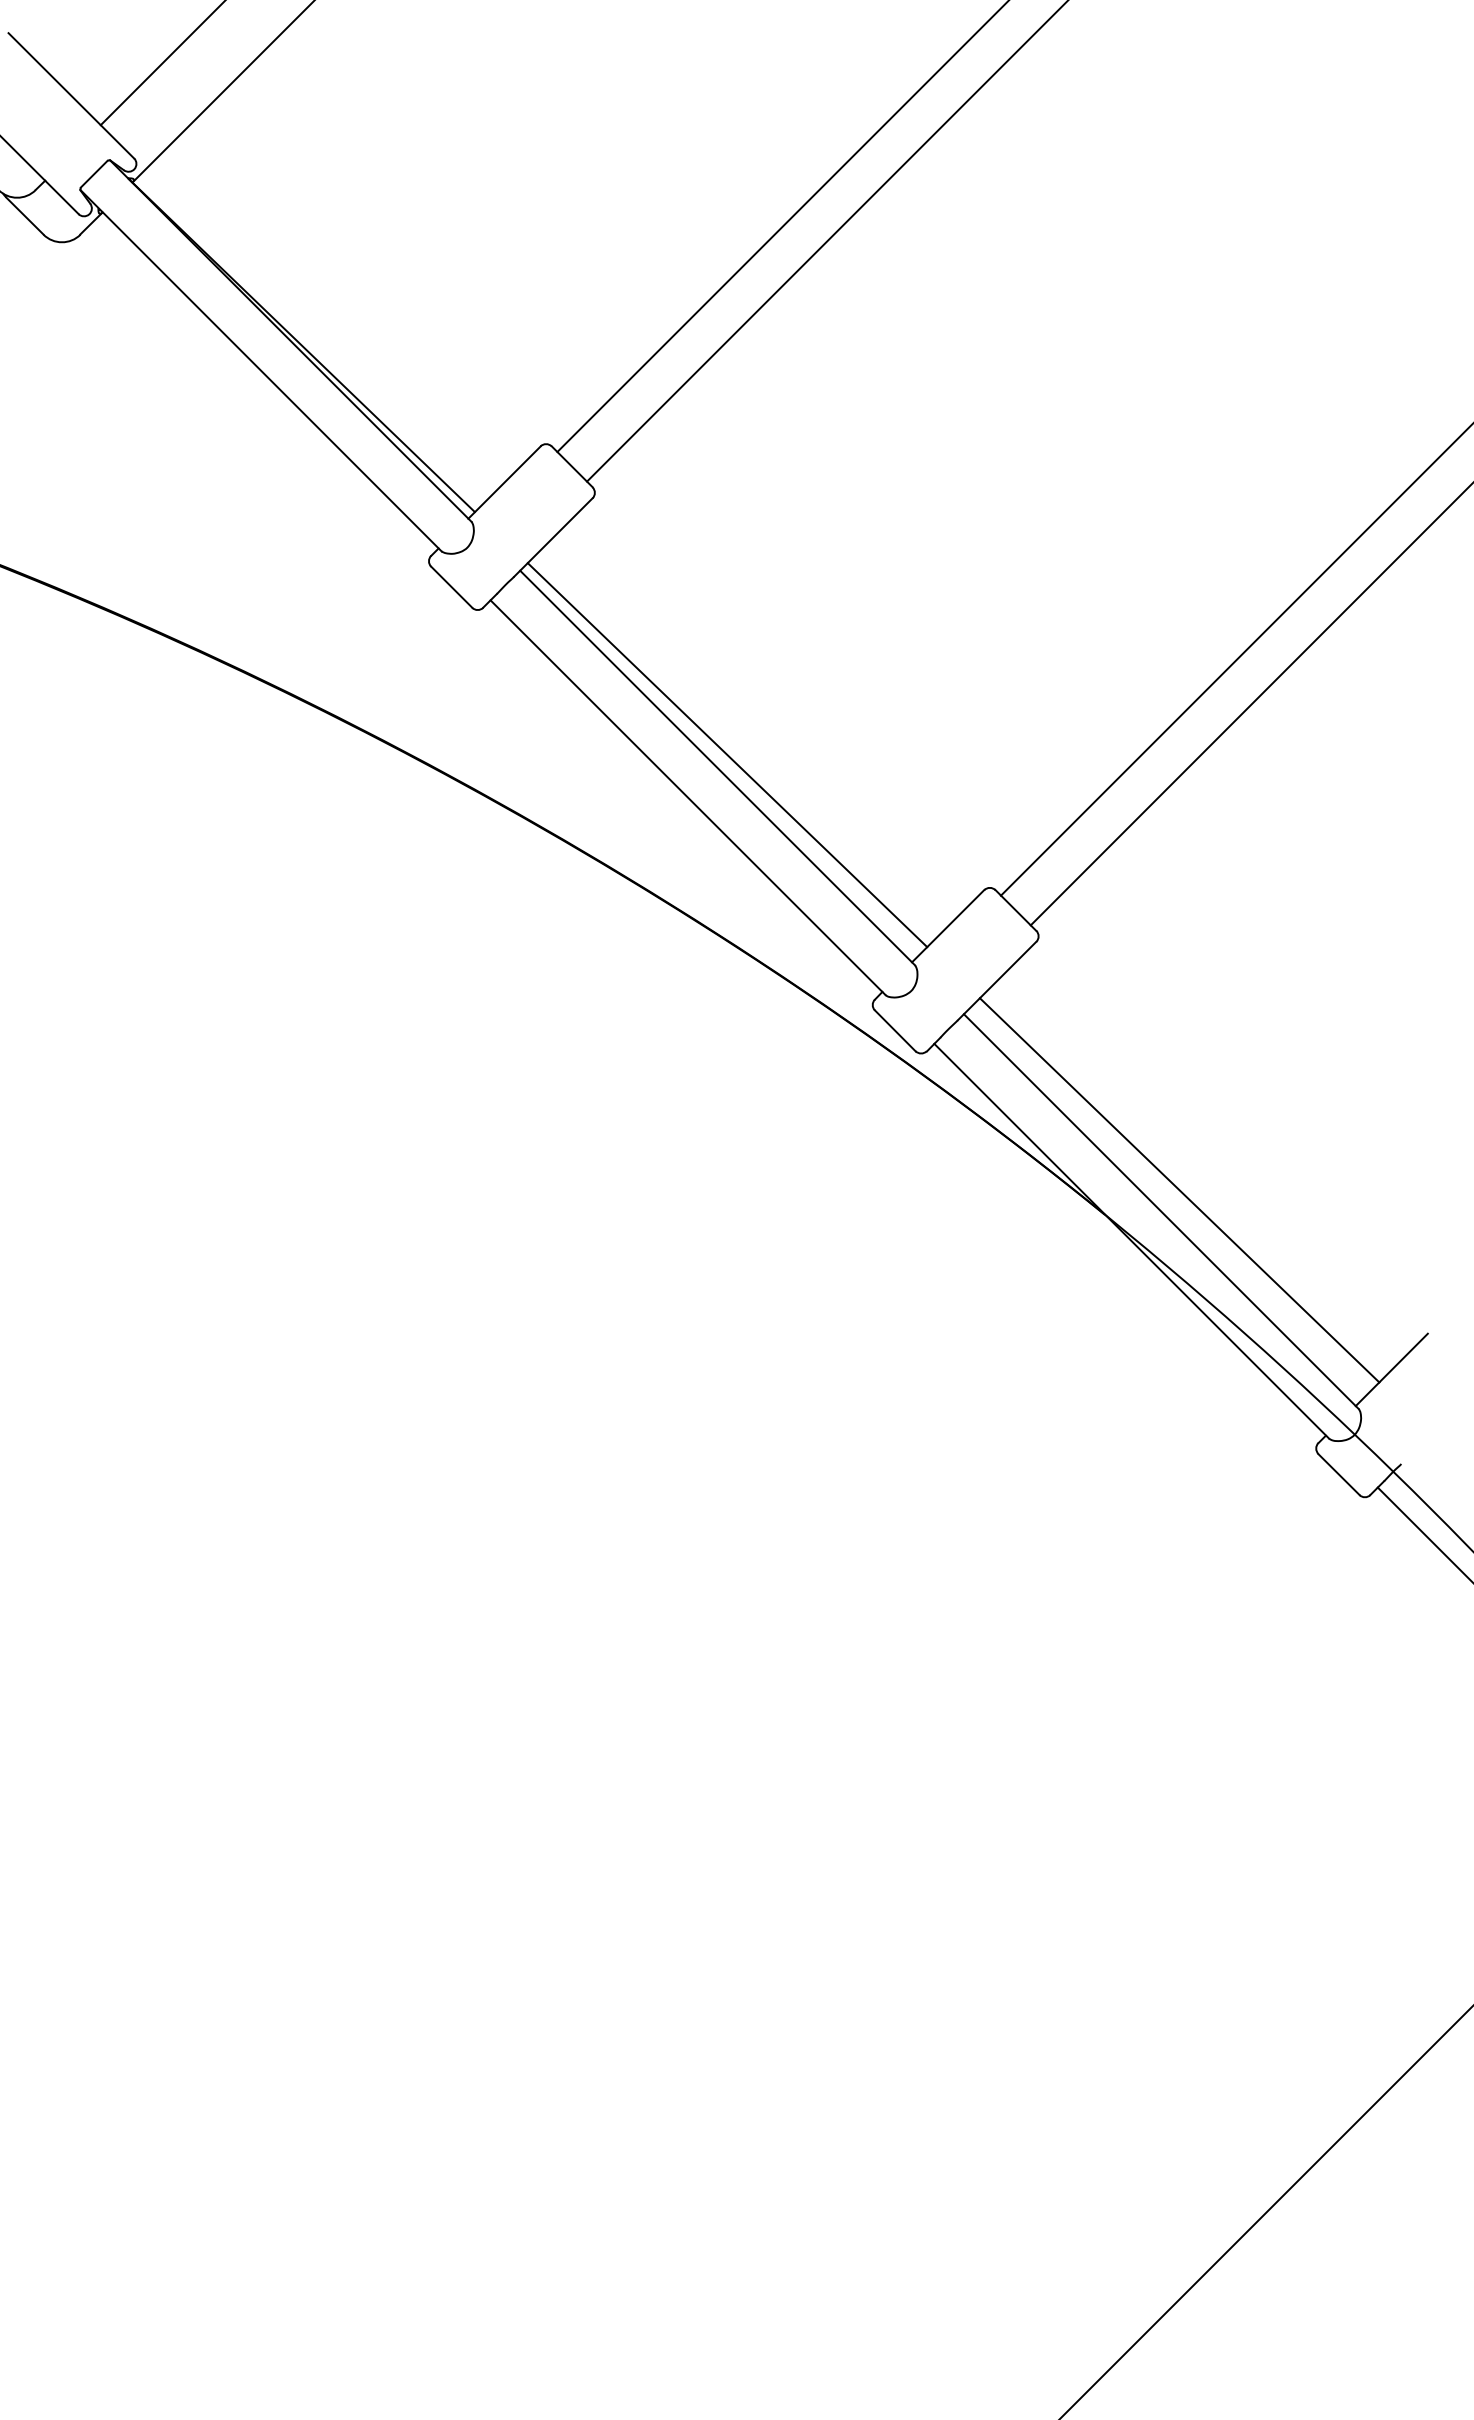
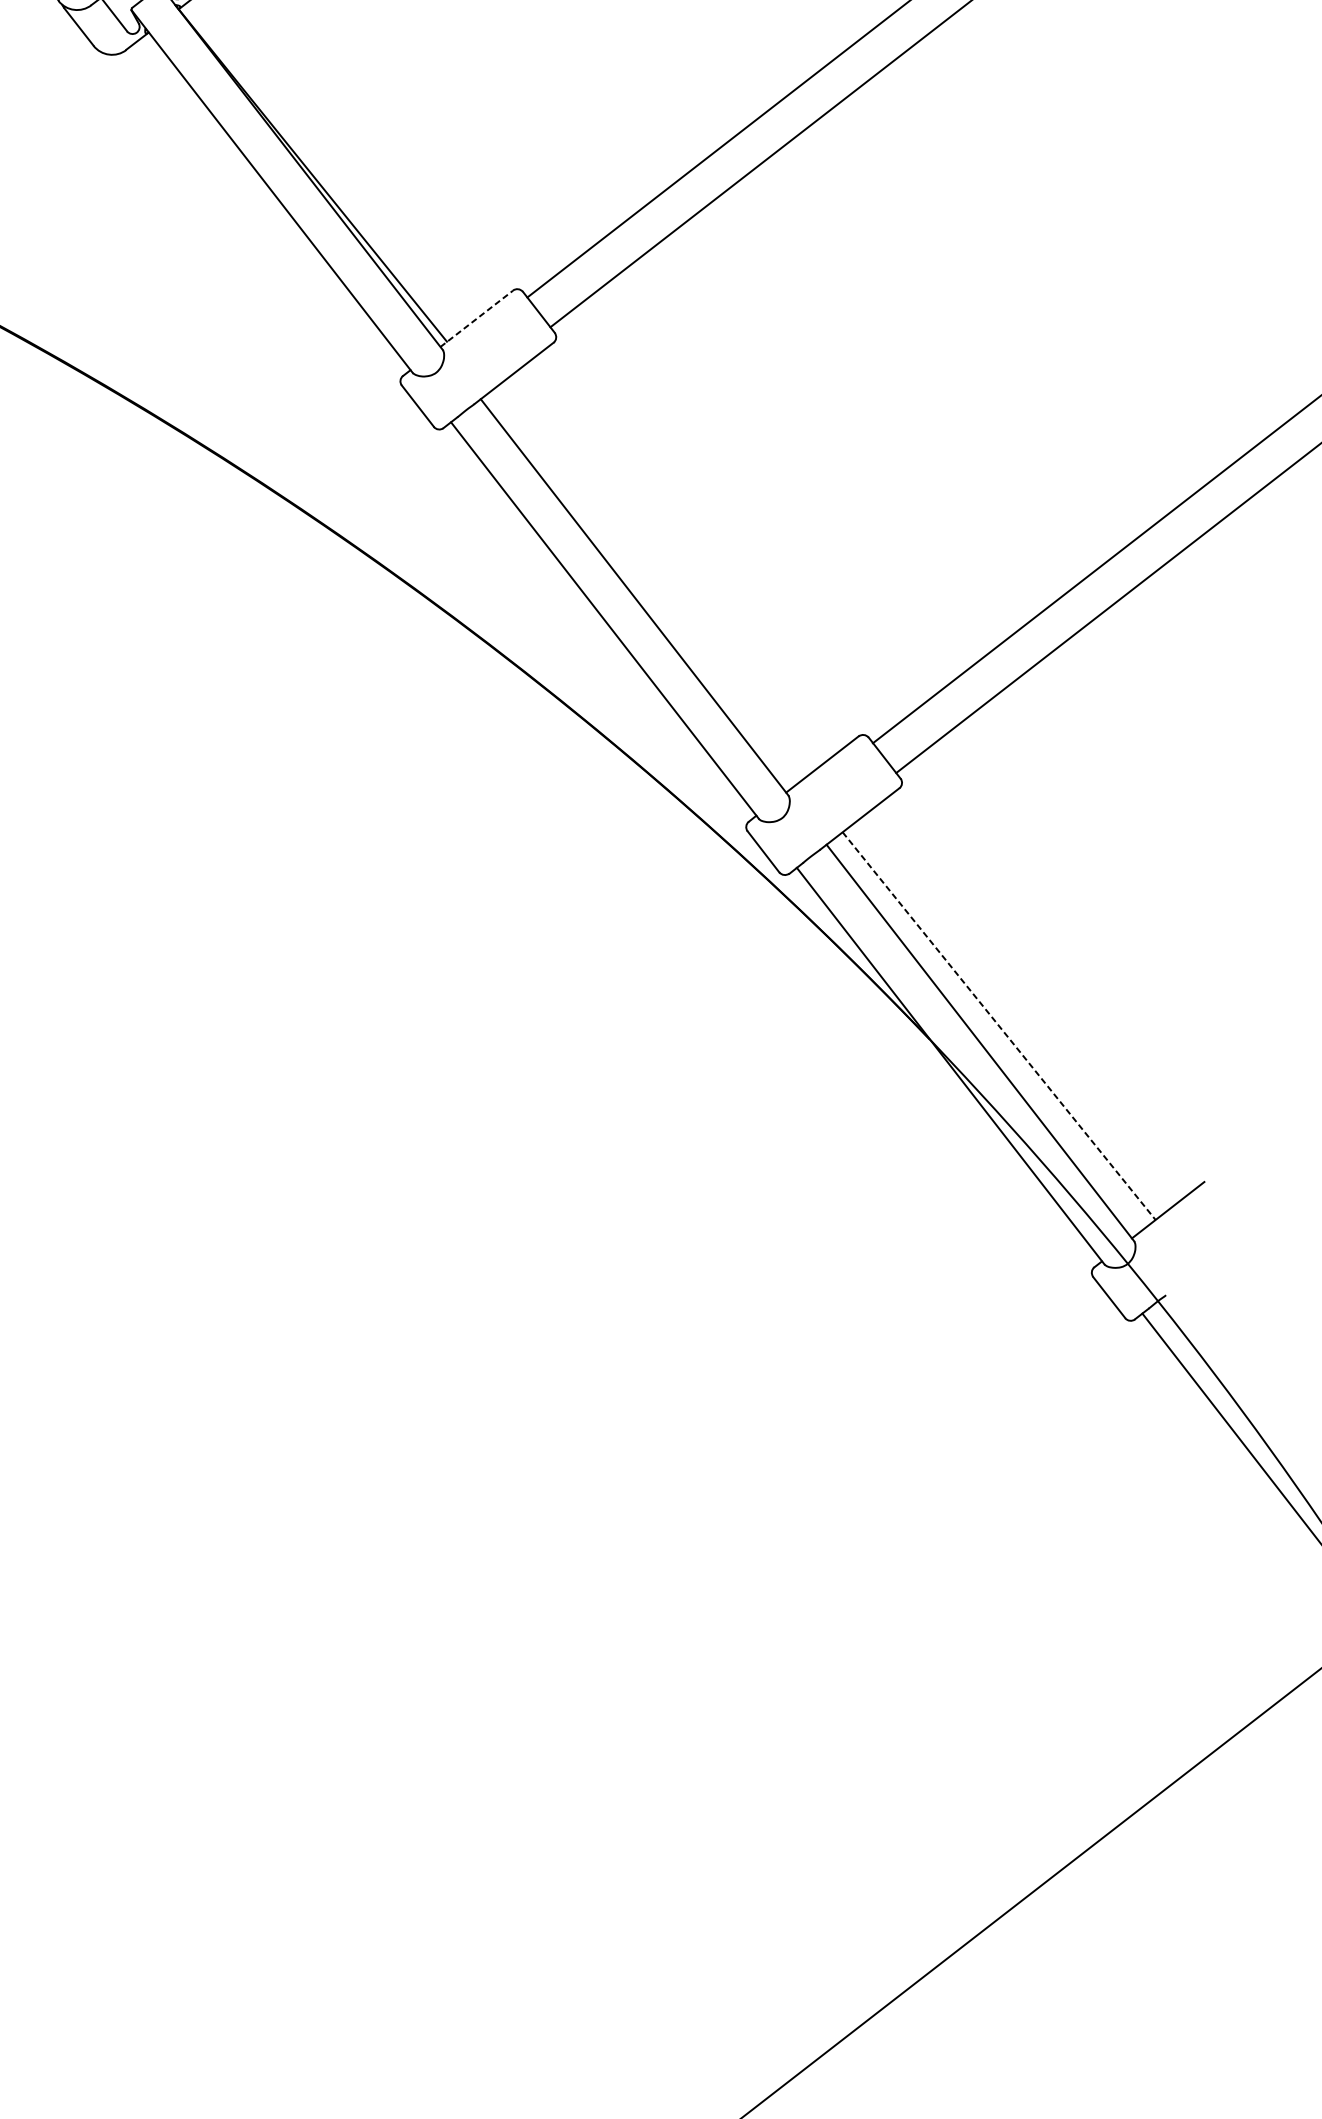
line: (504, 482) -> (476, 318), solid -> dashed
line: (727, 755) -> (644, 587), removed
line: (1180, 1190) -> (999, 1026), solid -> dashed

